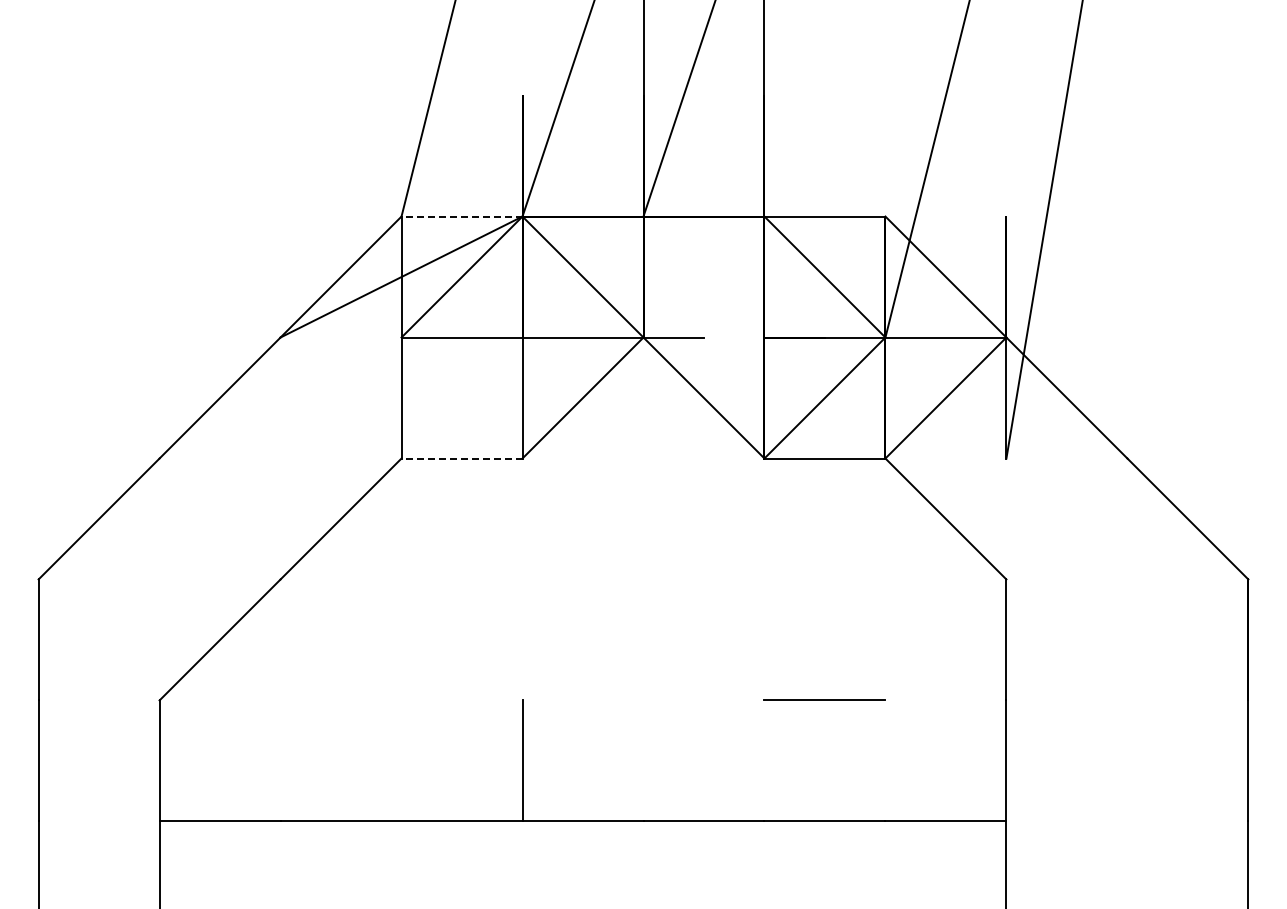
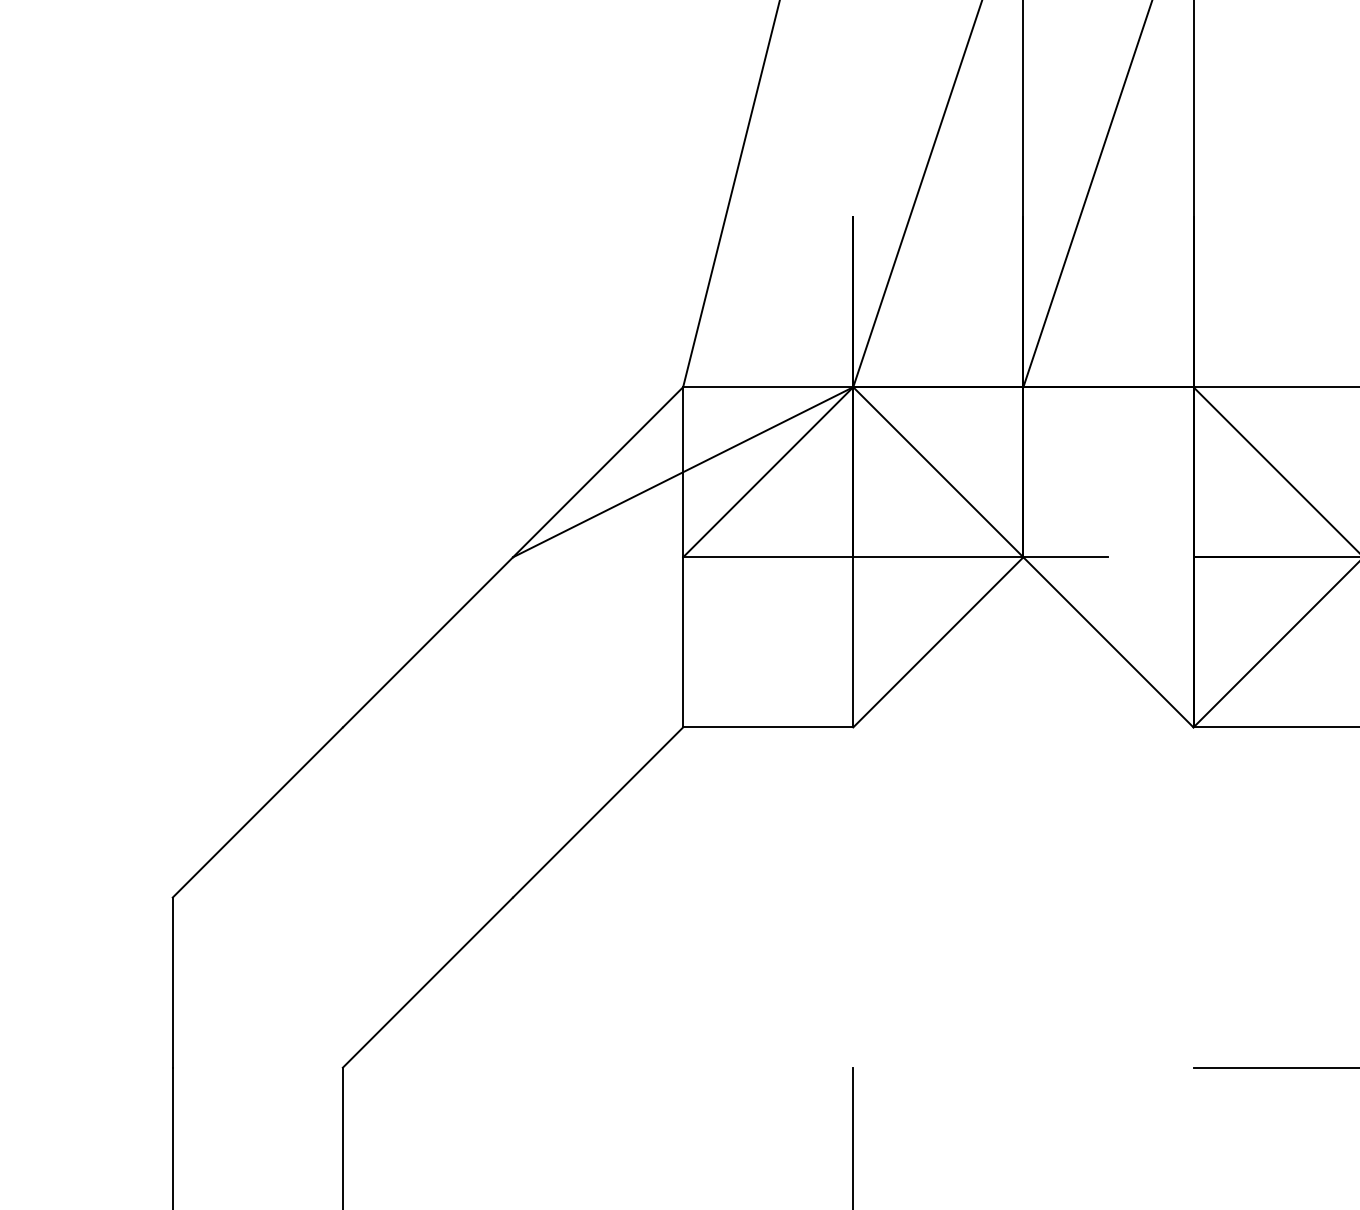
line: (461, 216) -> (767, 387), dashed -> solid
line: (461, 458) -> (767, 727), dashed -> solid

